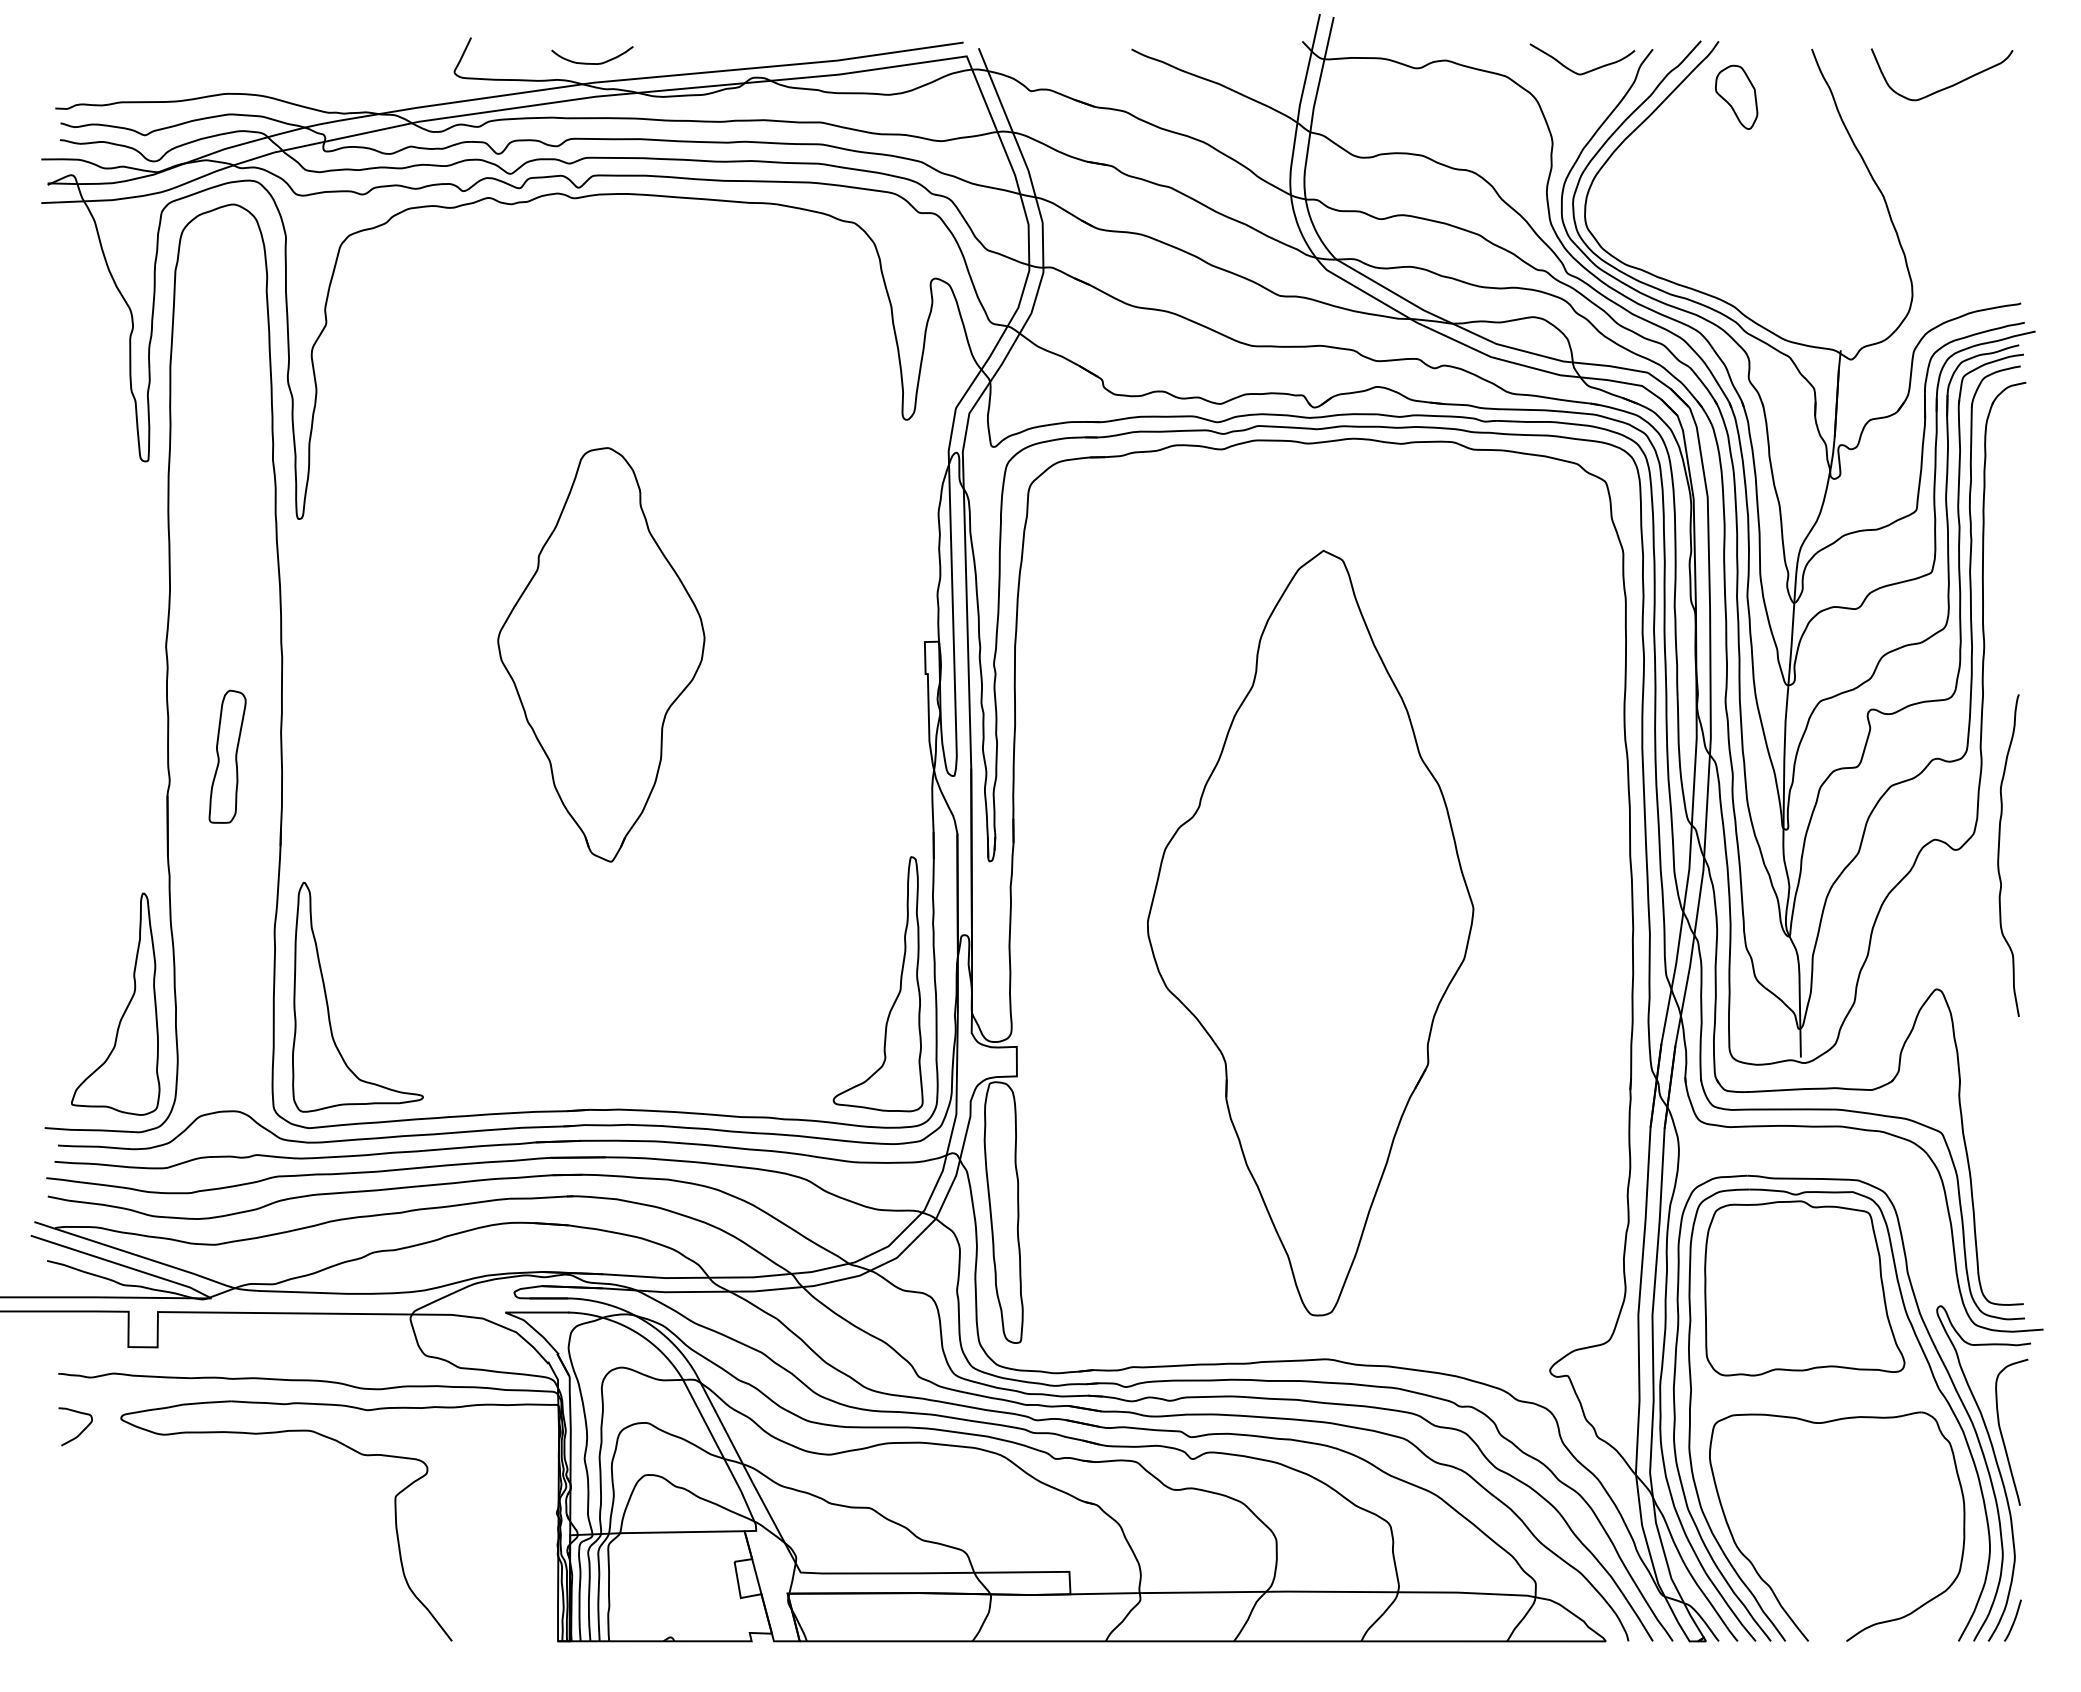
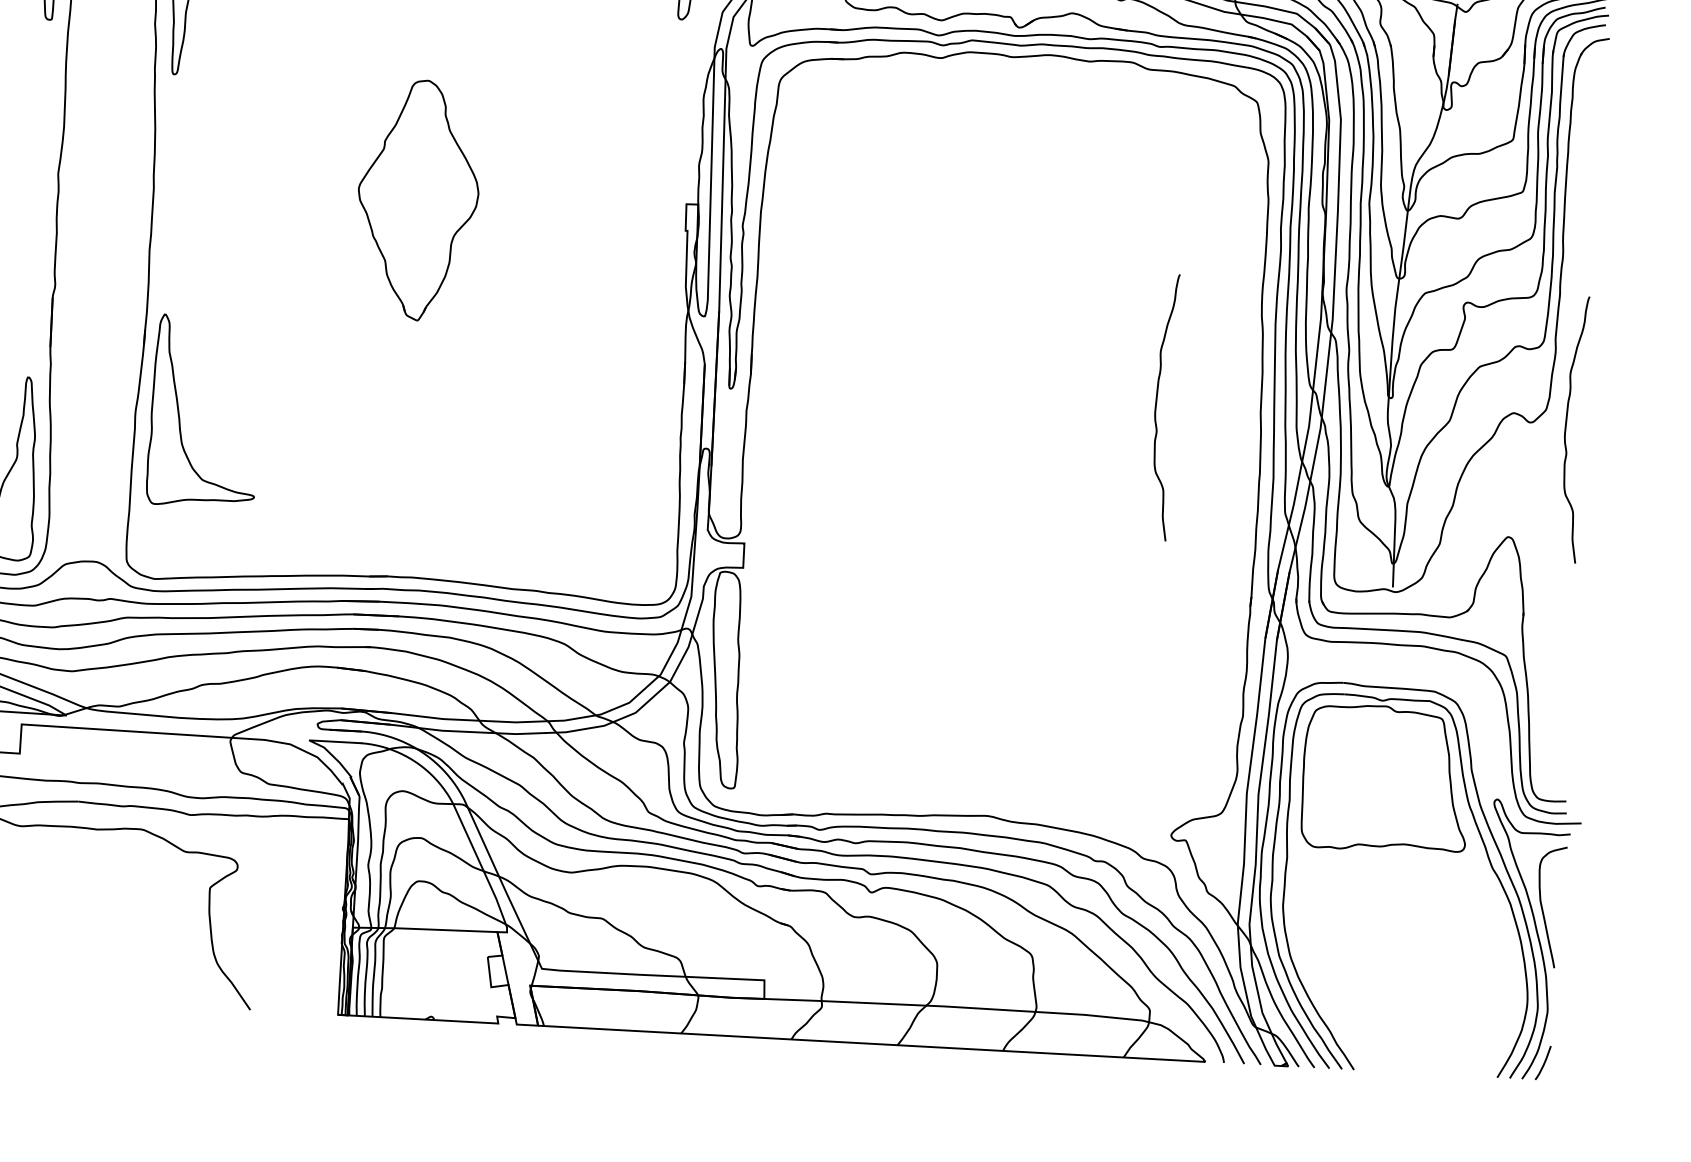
part: (601, 654) -> (418, 200), size x0.7
part: (227, 756) -> (104, 267), removed
curve: (1504, 855) -> (1156, 406), added
part: (1310, 932) -> (992, 461), removed
part: (899, 986) -> (650, 488), removed
part: (328, 1003) -> (179, 415), moved
part: (1771, 1587) -> (1344, 1024), removed

